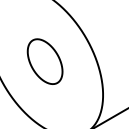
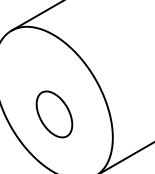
part: (45, 61) -> (54, 114), moved

